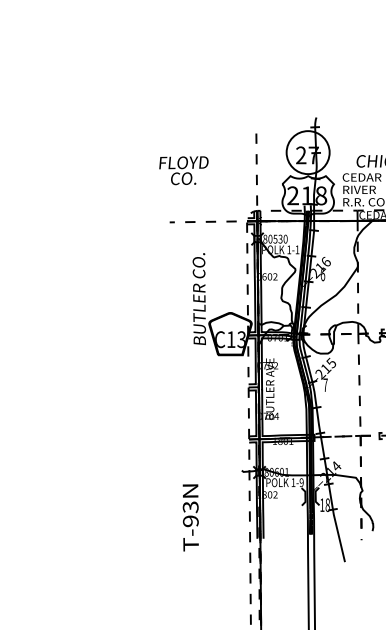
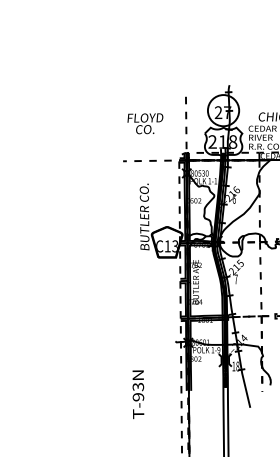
text: (184, 170) -> (145, 123), moved
text: (190, 517) -> (138, 394), moved

